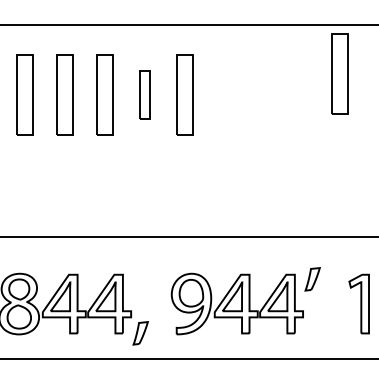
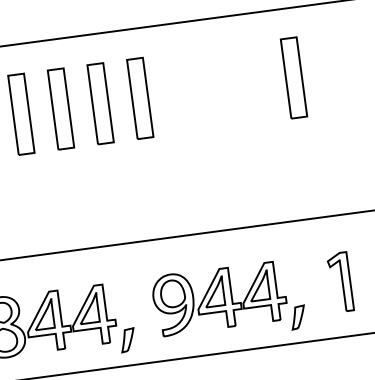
part: (339, 73) -> (293, 77), moved
part: (144, 94) -> (99, 103), size x1.67
part: (312, 279) -> (298, 317), moved

